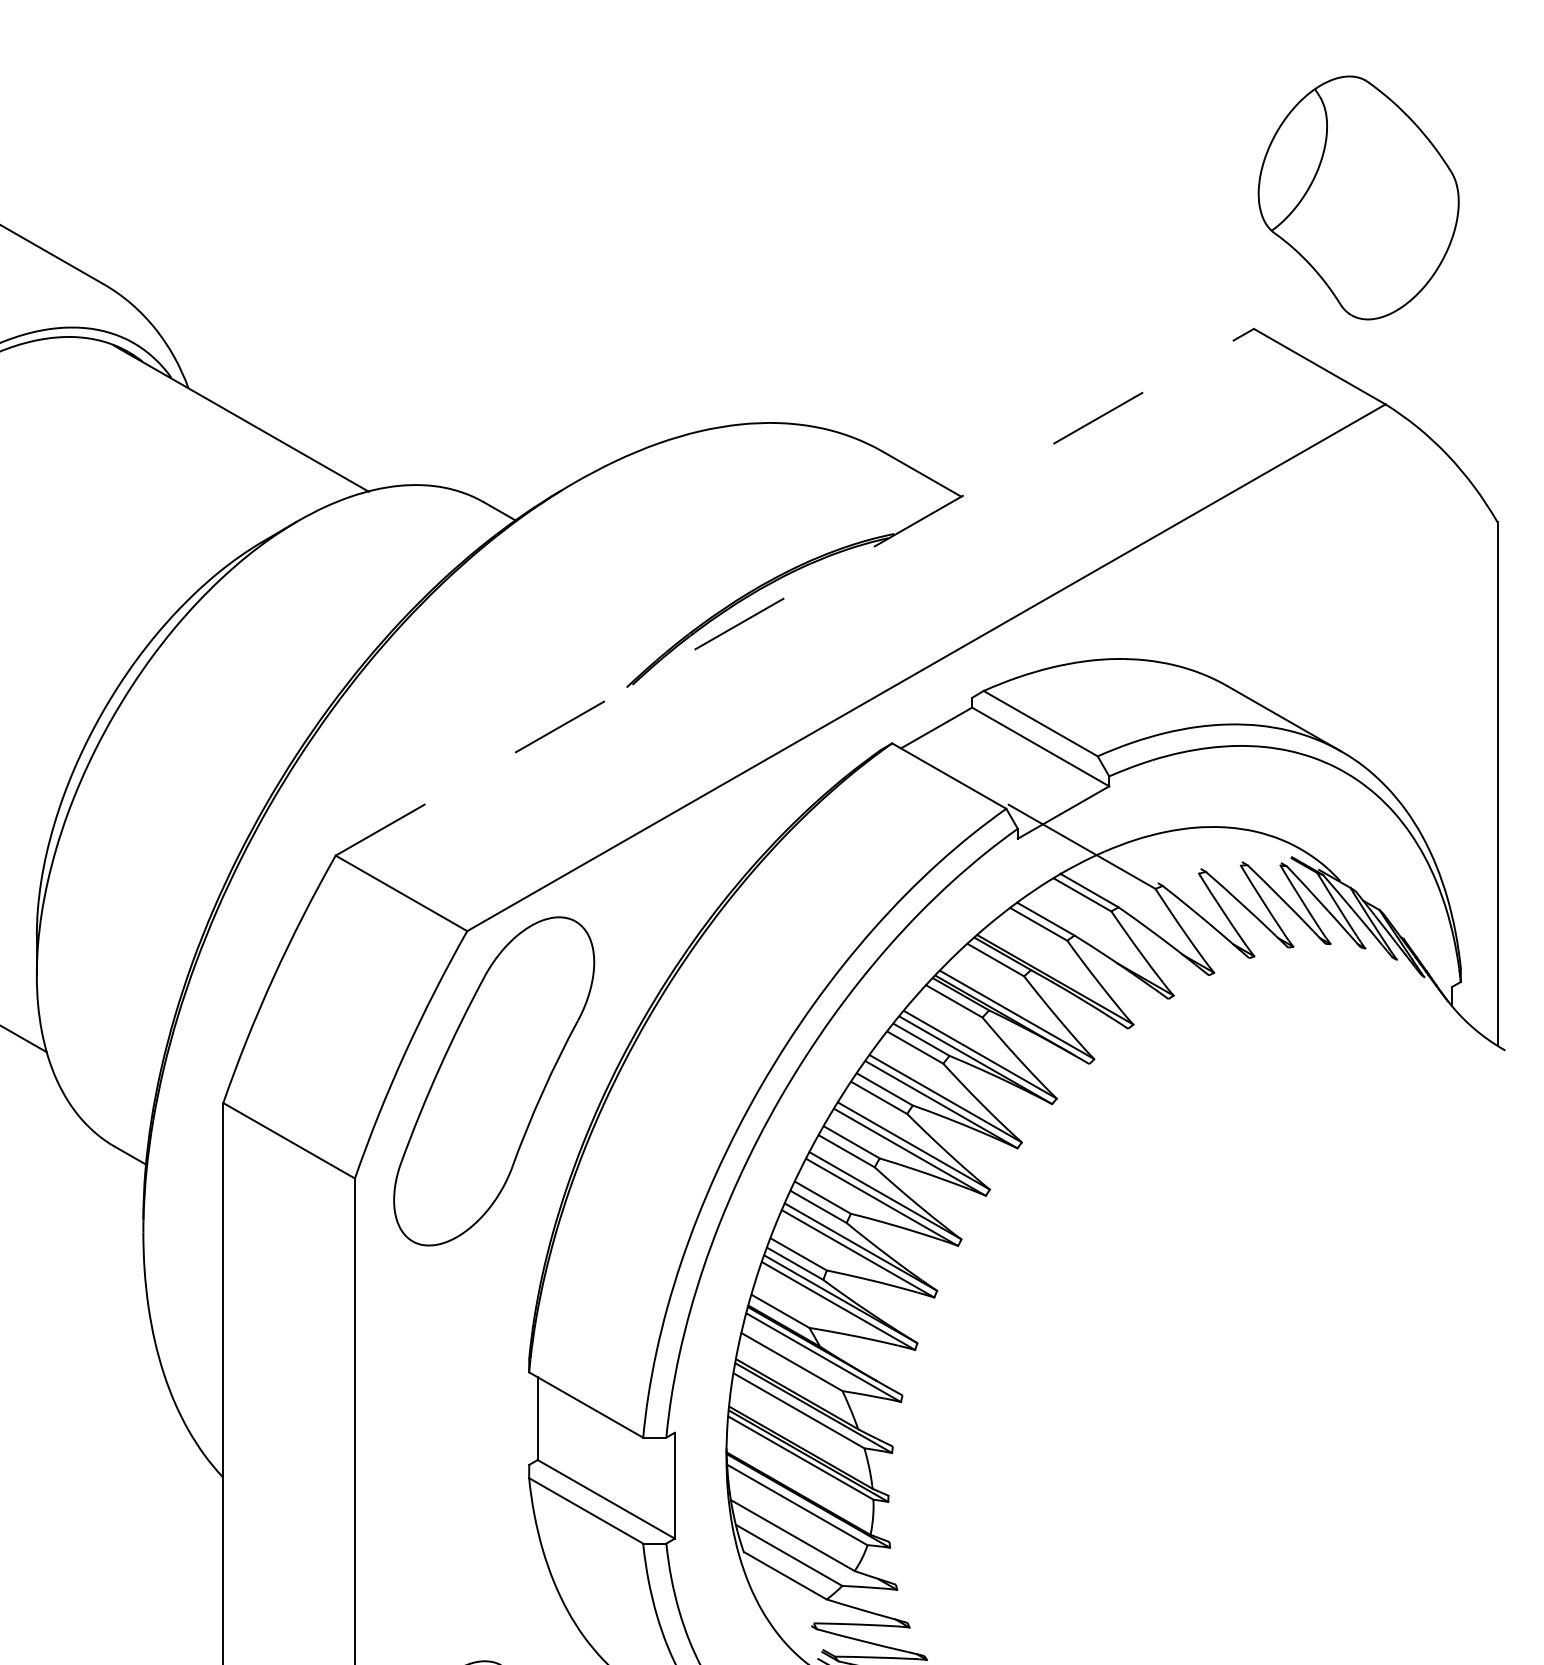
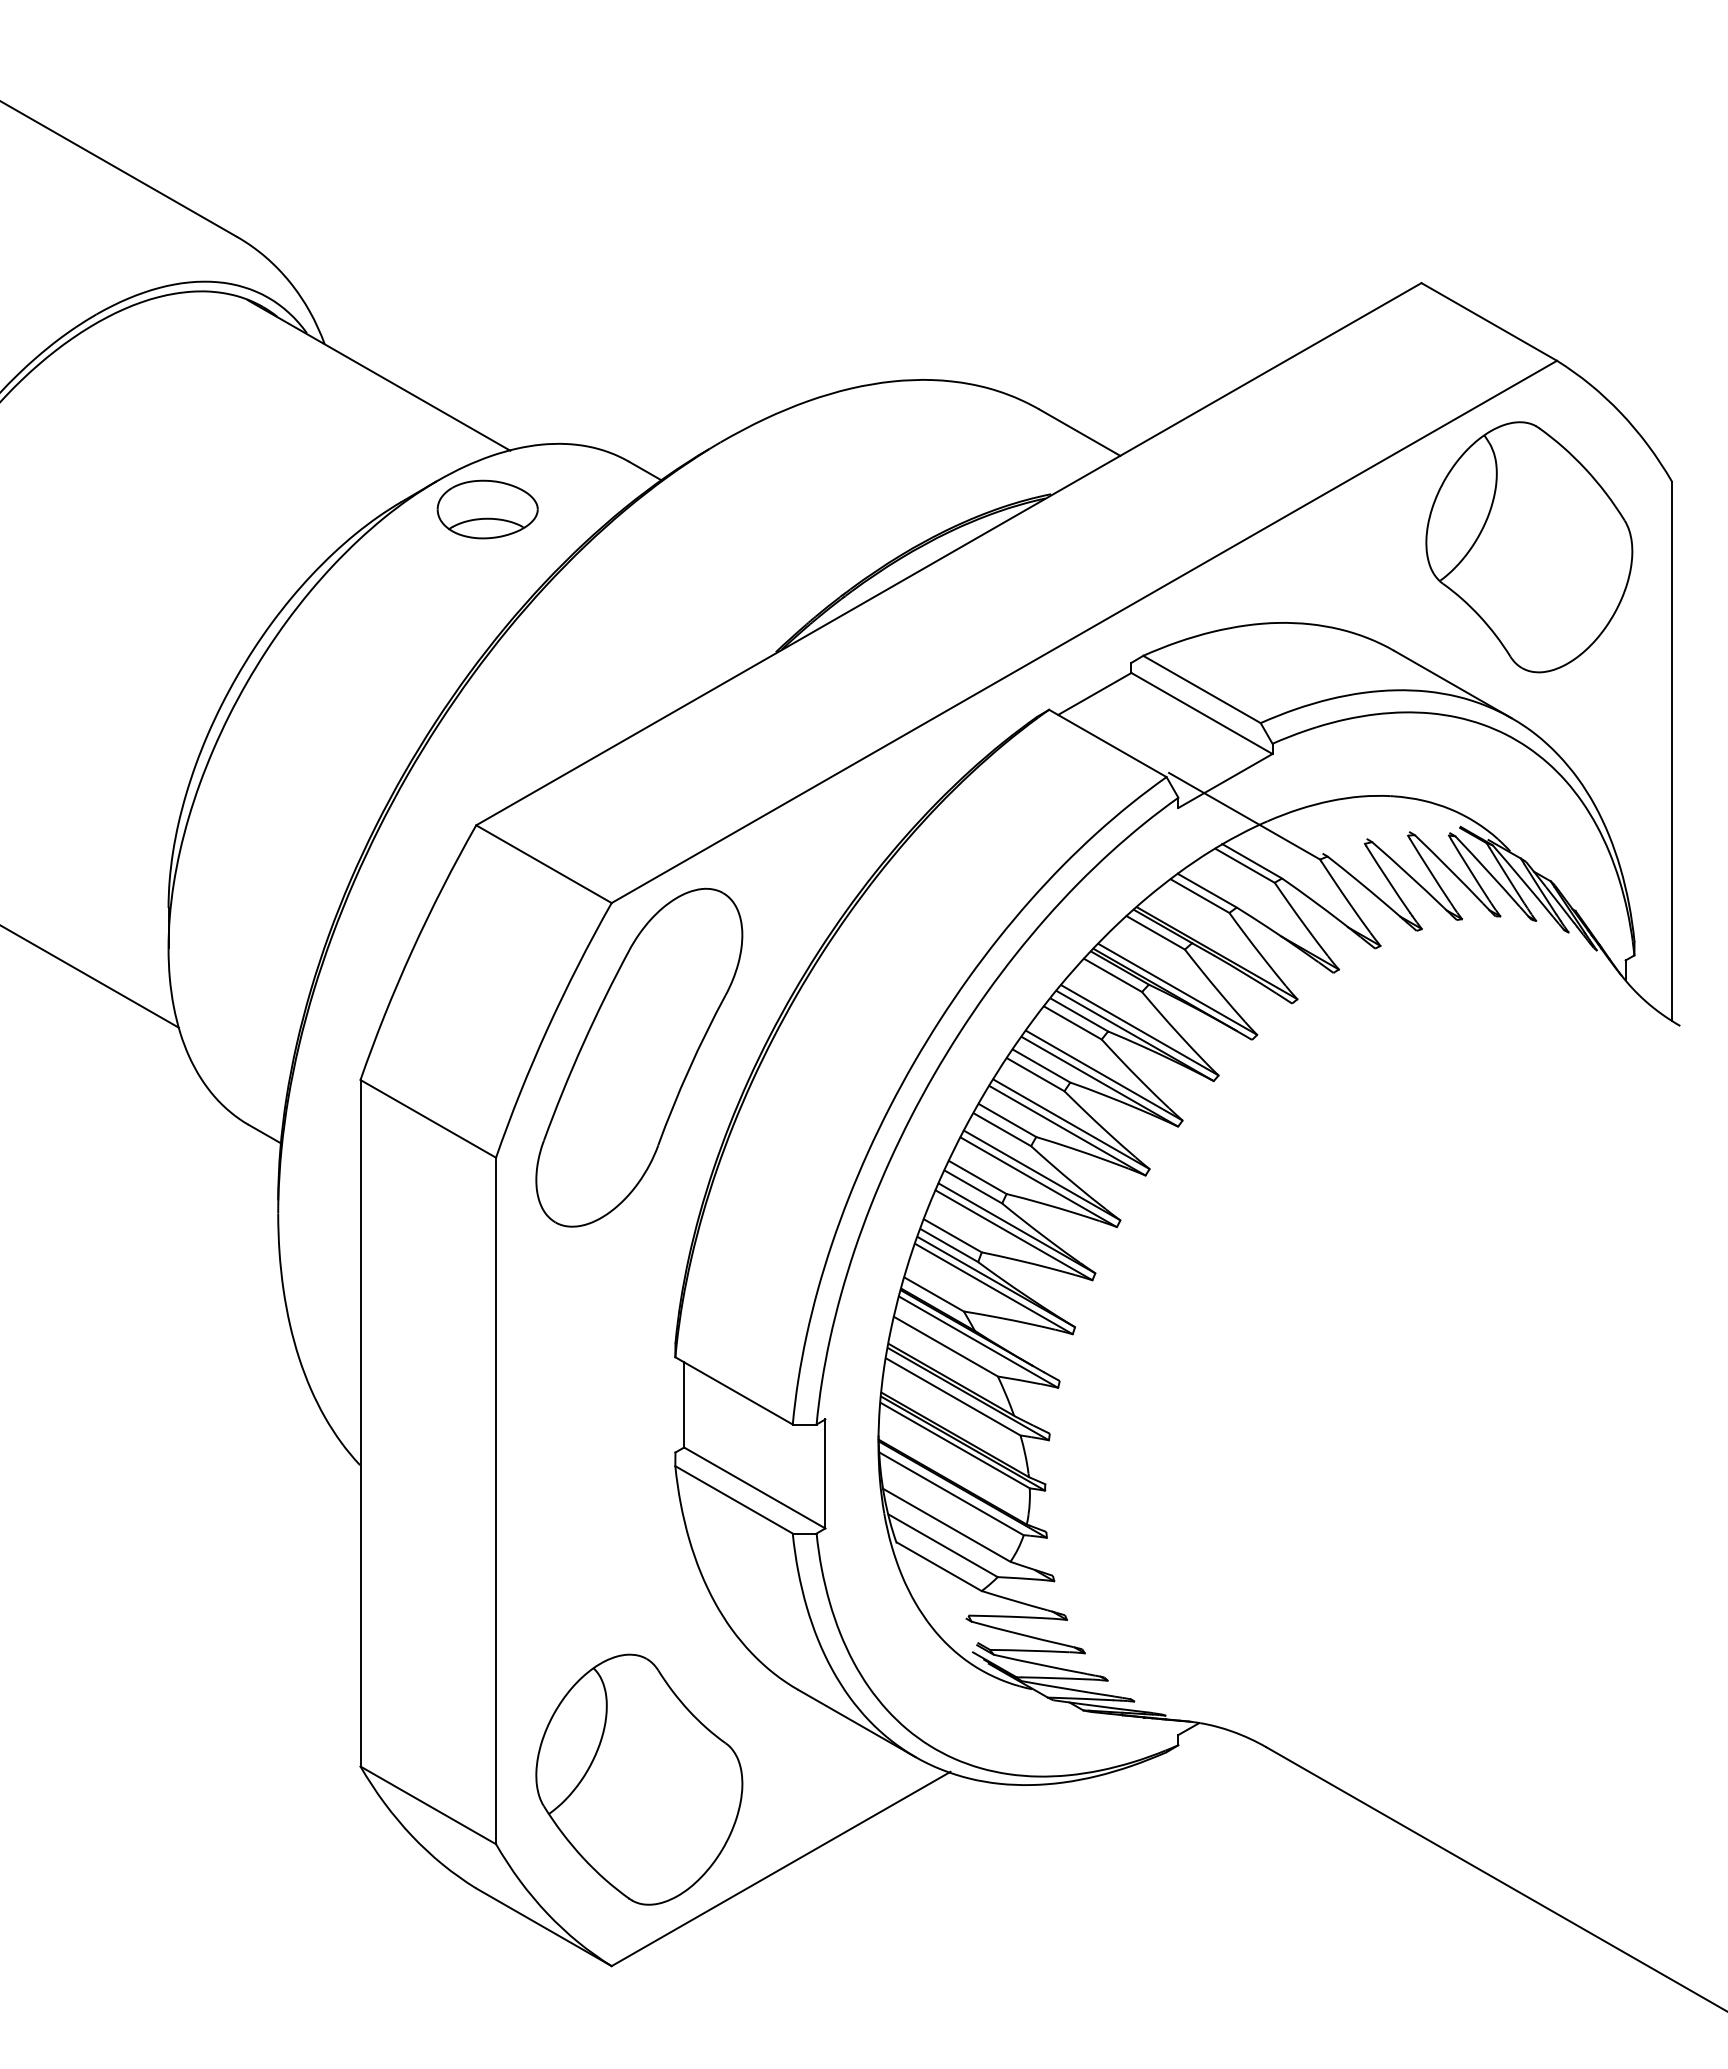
part: (1358, 198) -> (1529, 547), moved
part: (346, 548) -> (487, 509), added
line: (794, 592) -> (948, 554), dashed -> solid

